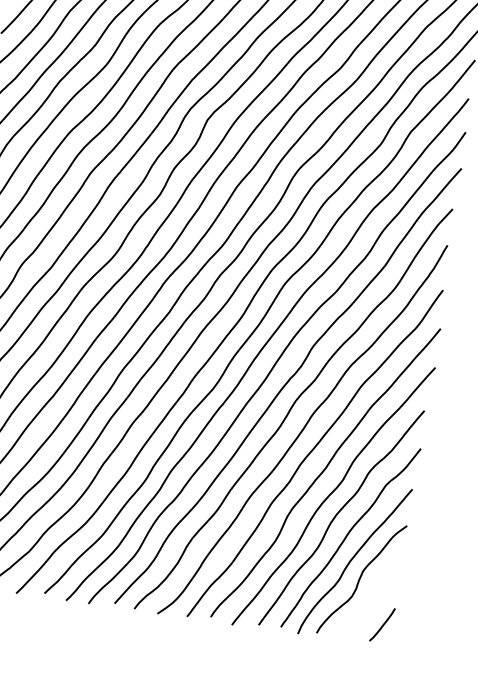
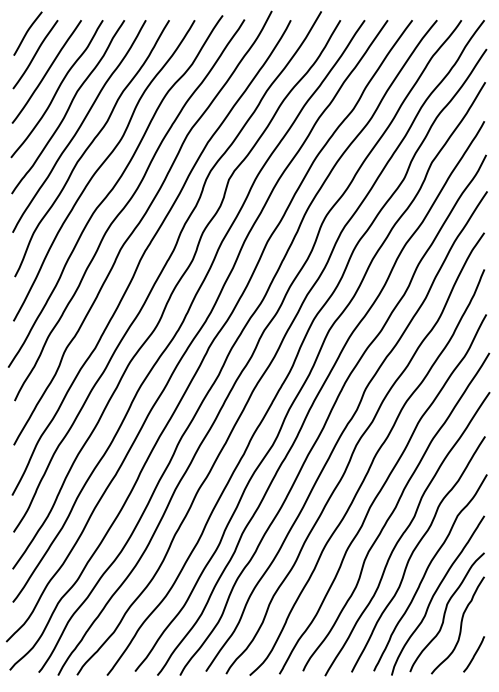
curve: (373, 594) -> (460, 625), added

